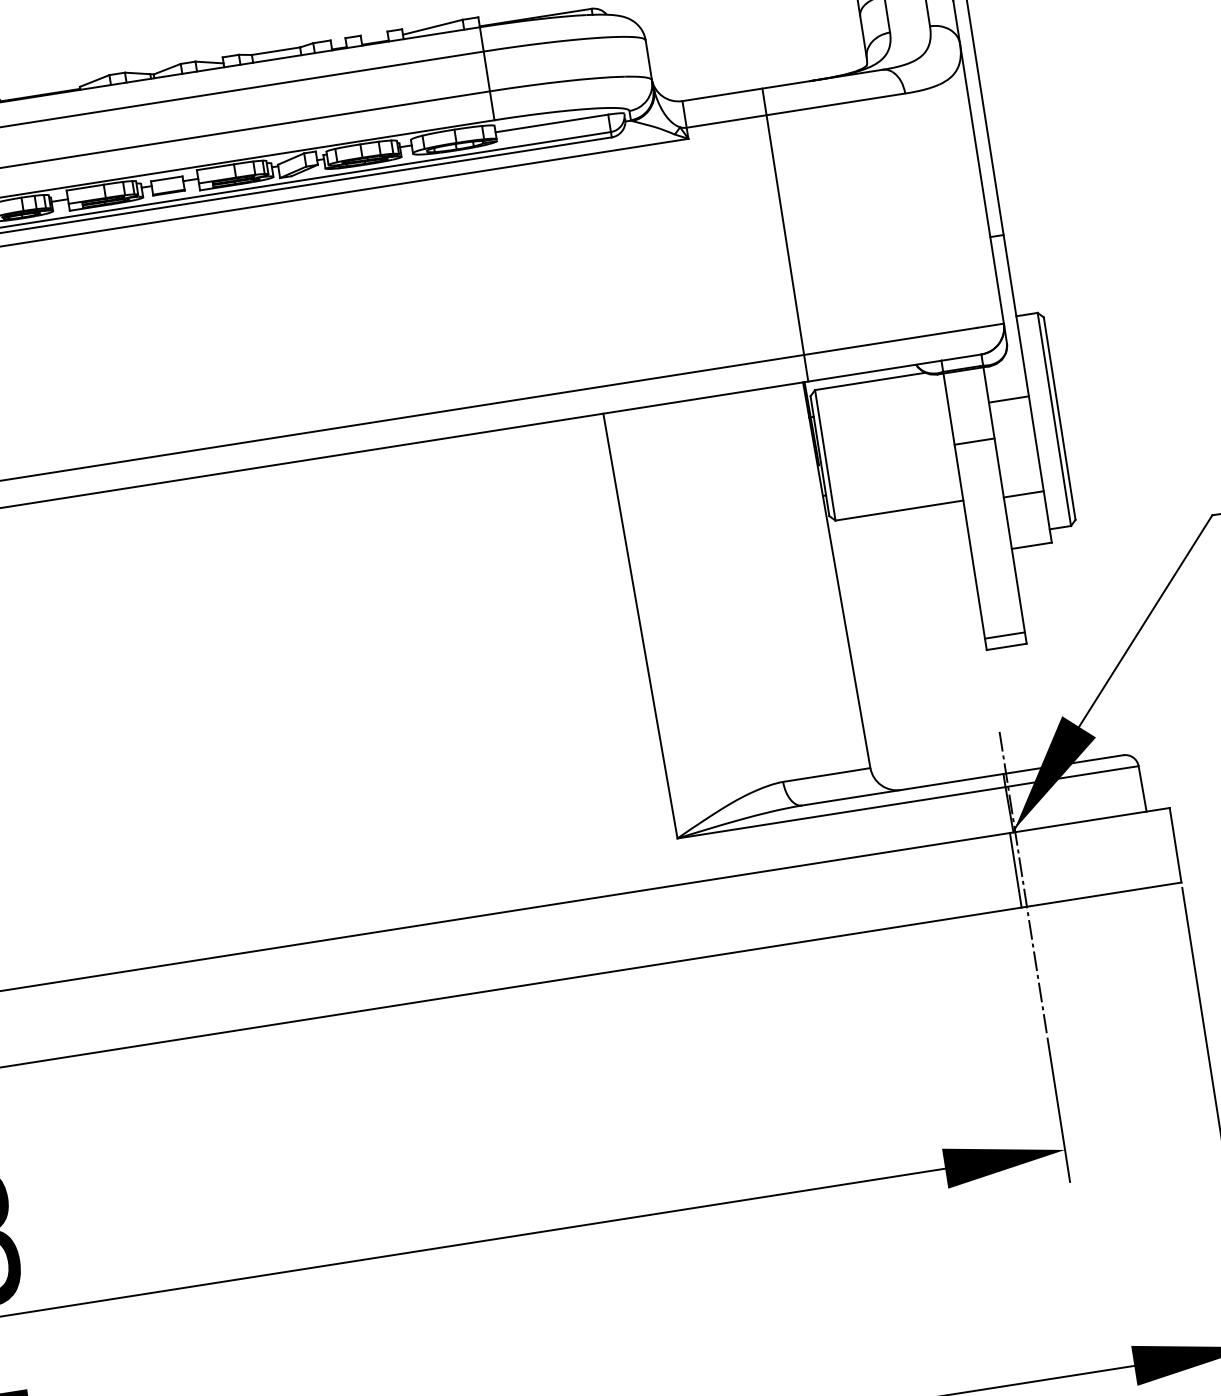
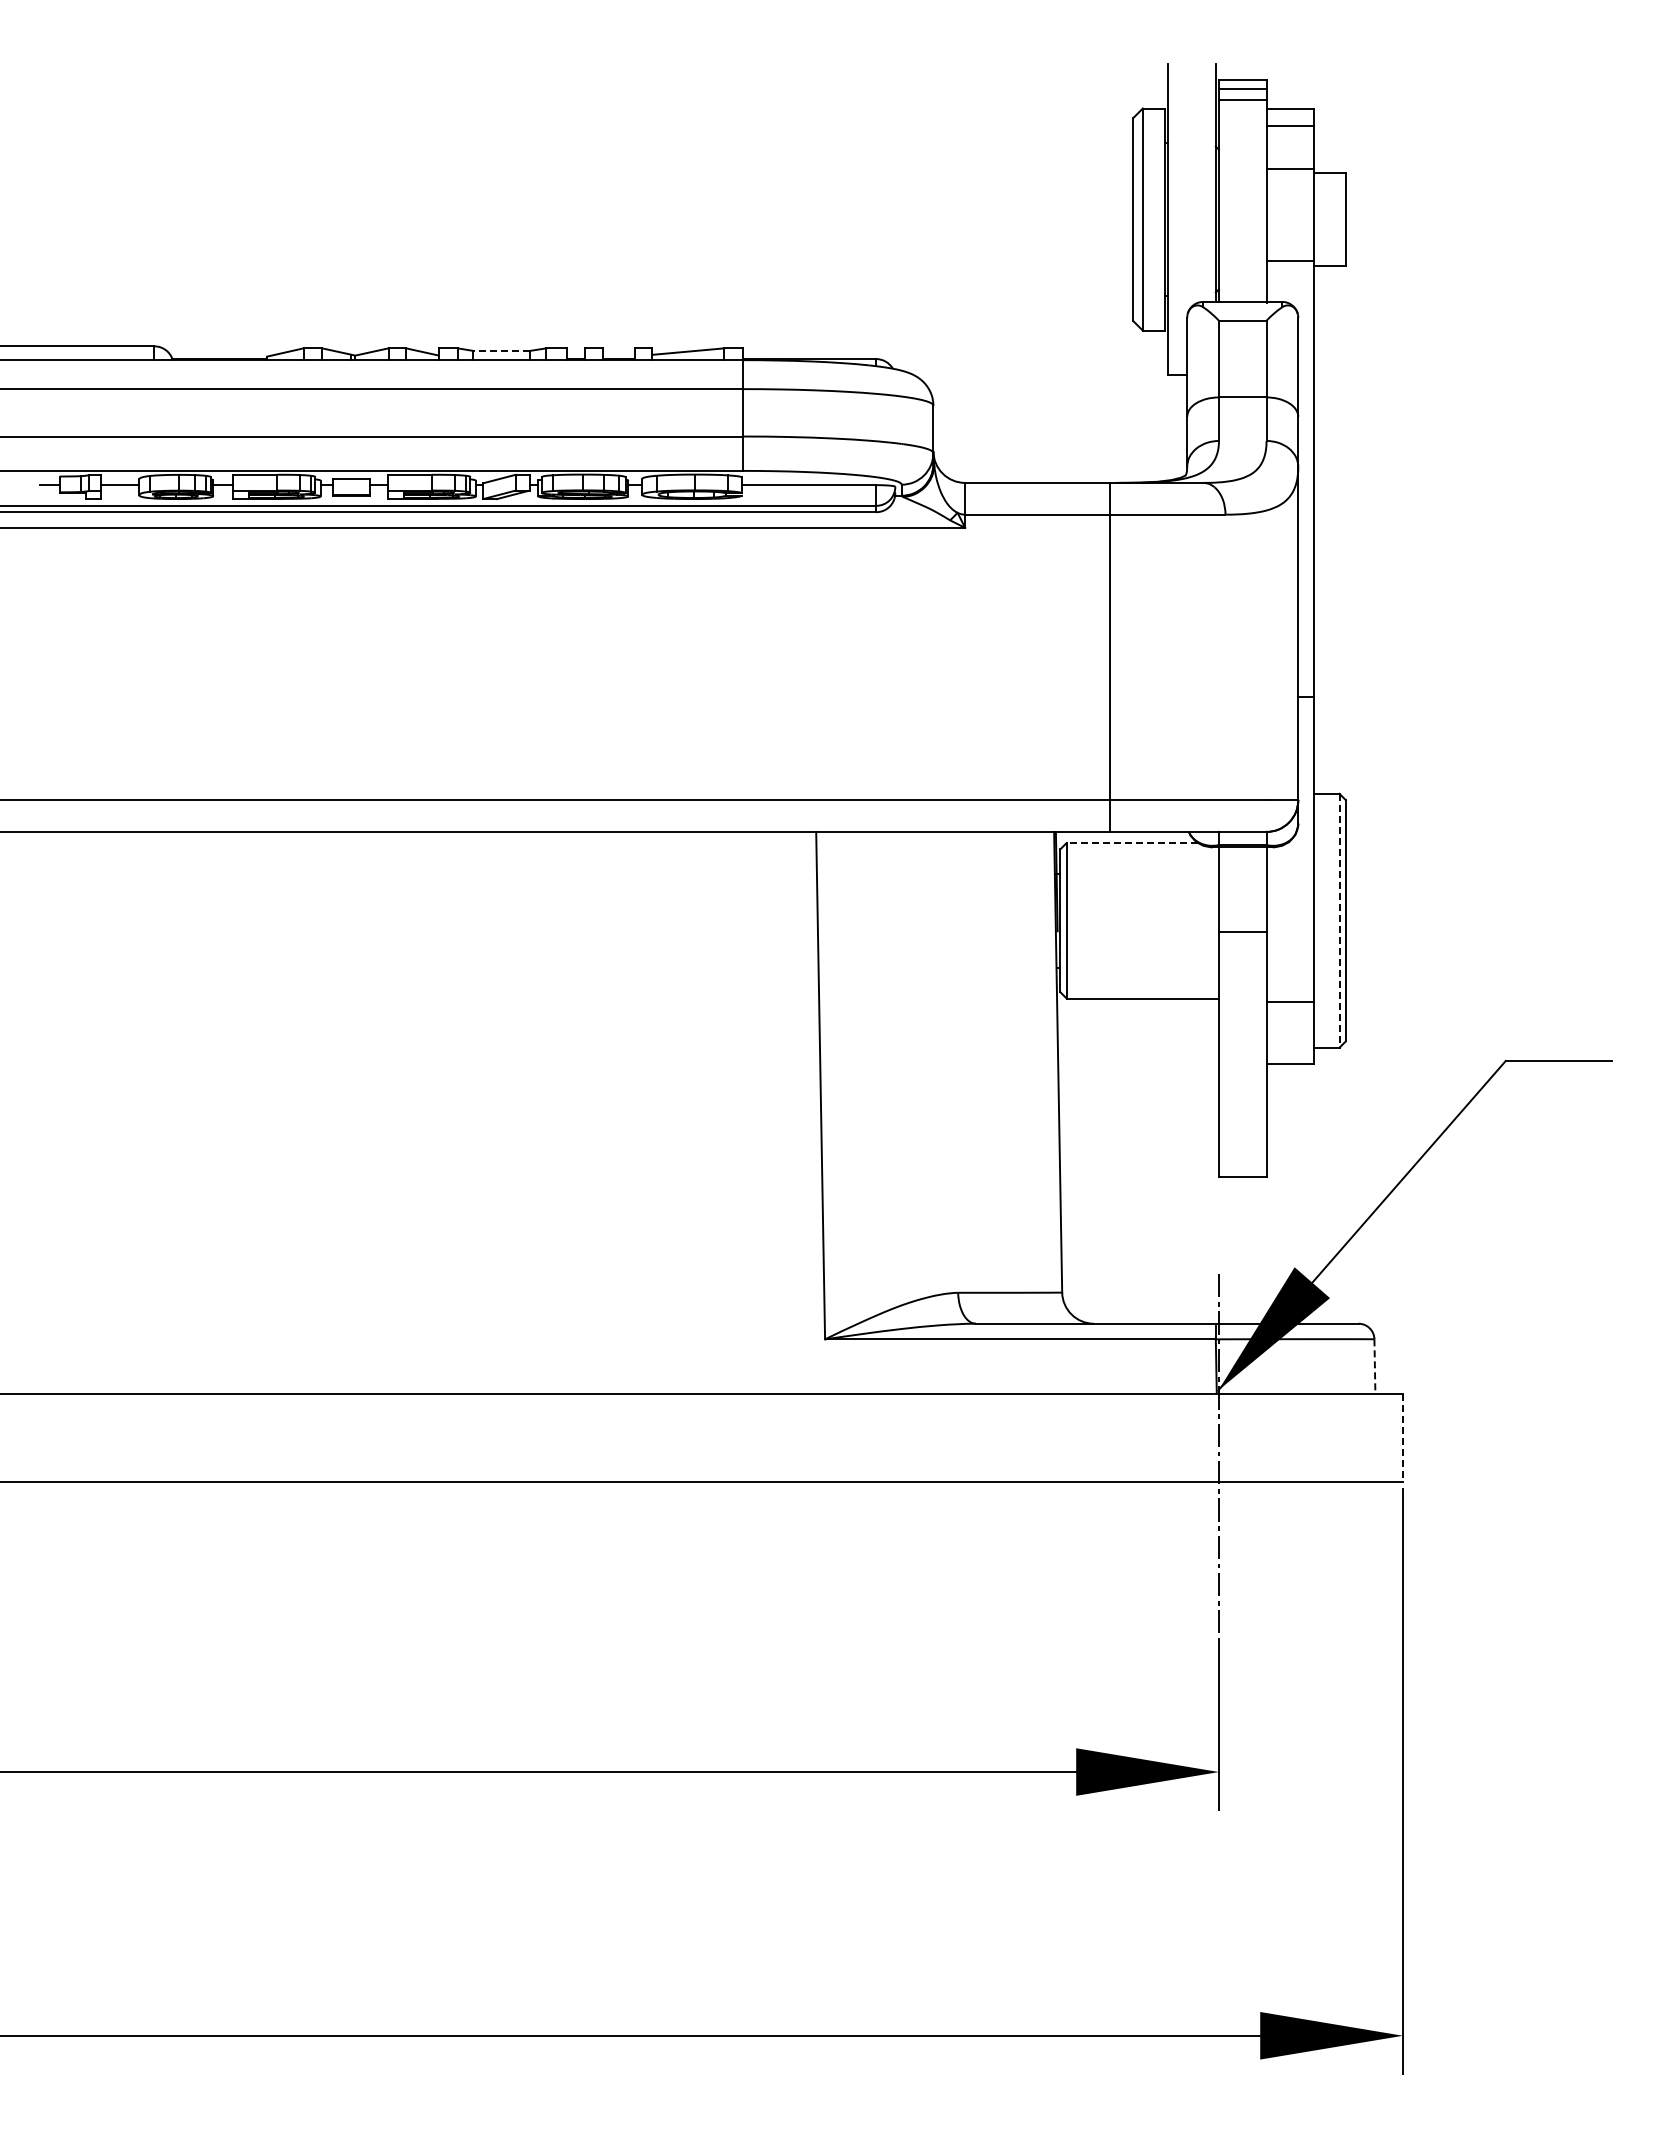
line: (275, 50) -> (501, 350), solid -> dashed
line: (785, 234) -> (1110, 656), moved
line: (870, 381) -> (1132, 843), solid -> dashed
line: (1009, 399) -> (1290, 889), removed
line: (1054, 419) -> (1339, 920), solid -> dashed
line: (1004, 635) -> (1242, 1162), removed
line: (1142, 789) -> (1374, 1366), solid -> dashed
line: (1175, 845) -> (1402, 1438), solid -> dashed
line: (1015, 869) -> (1212, 1437), removed

